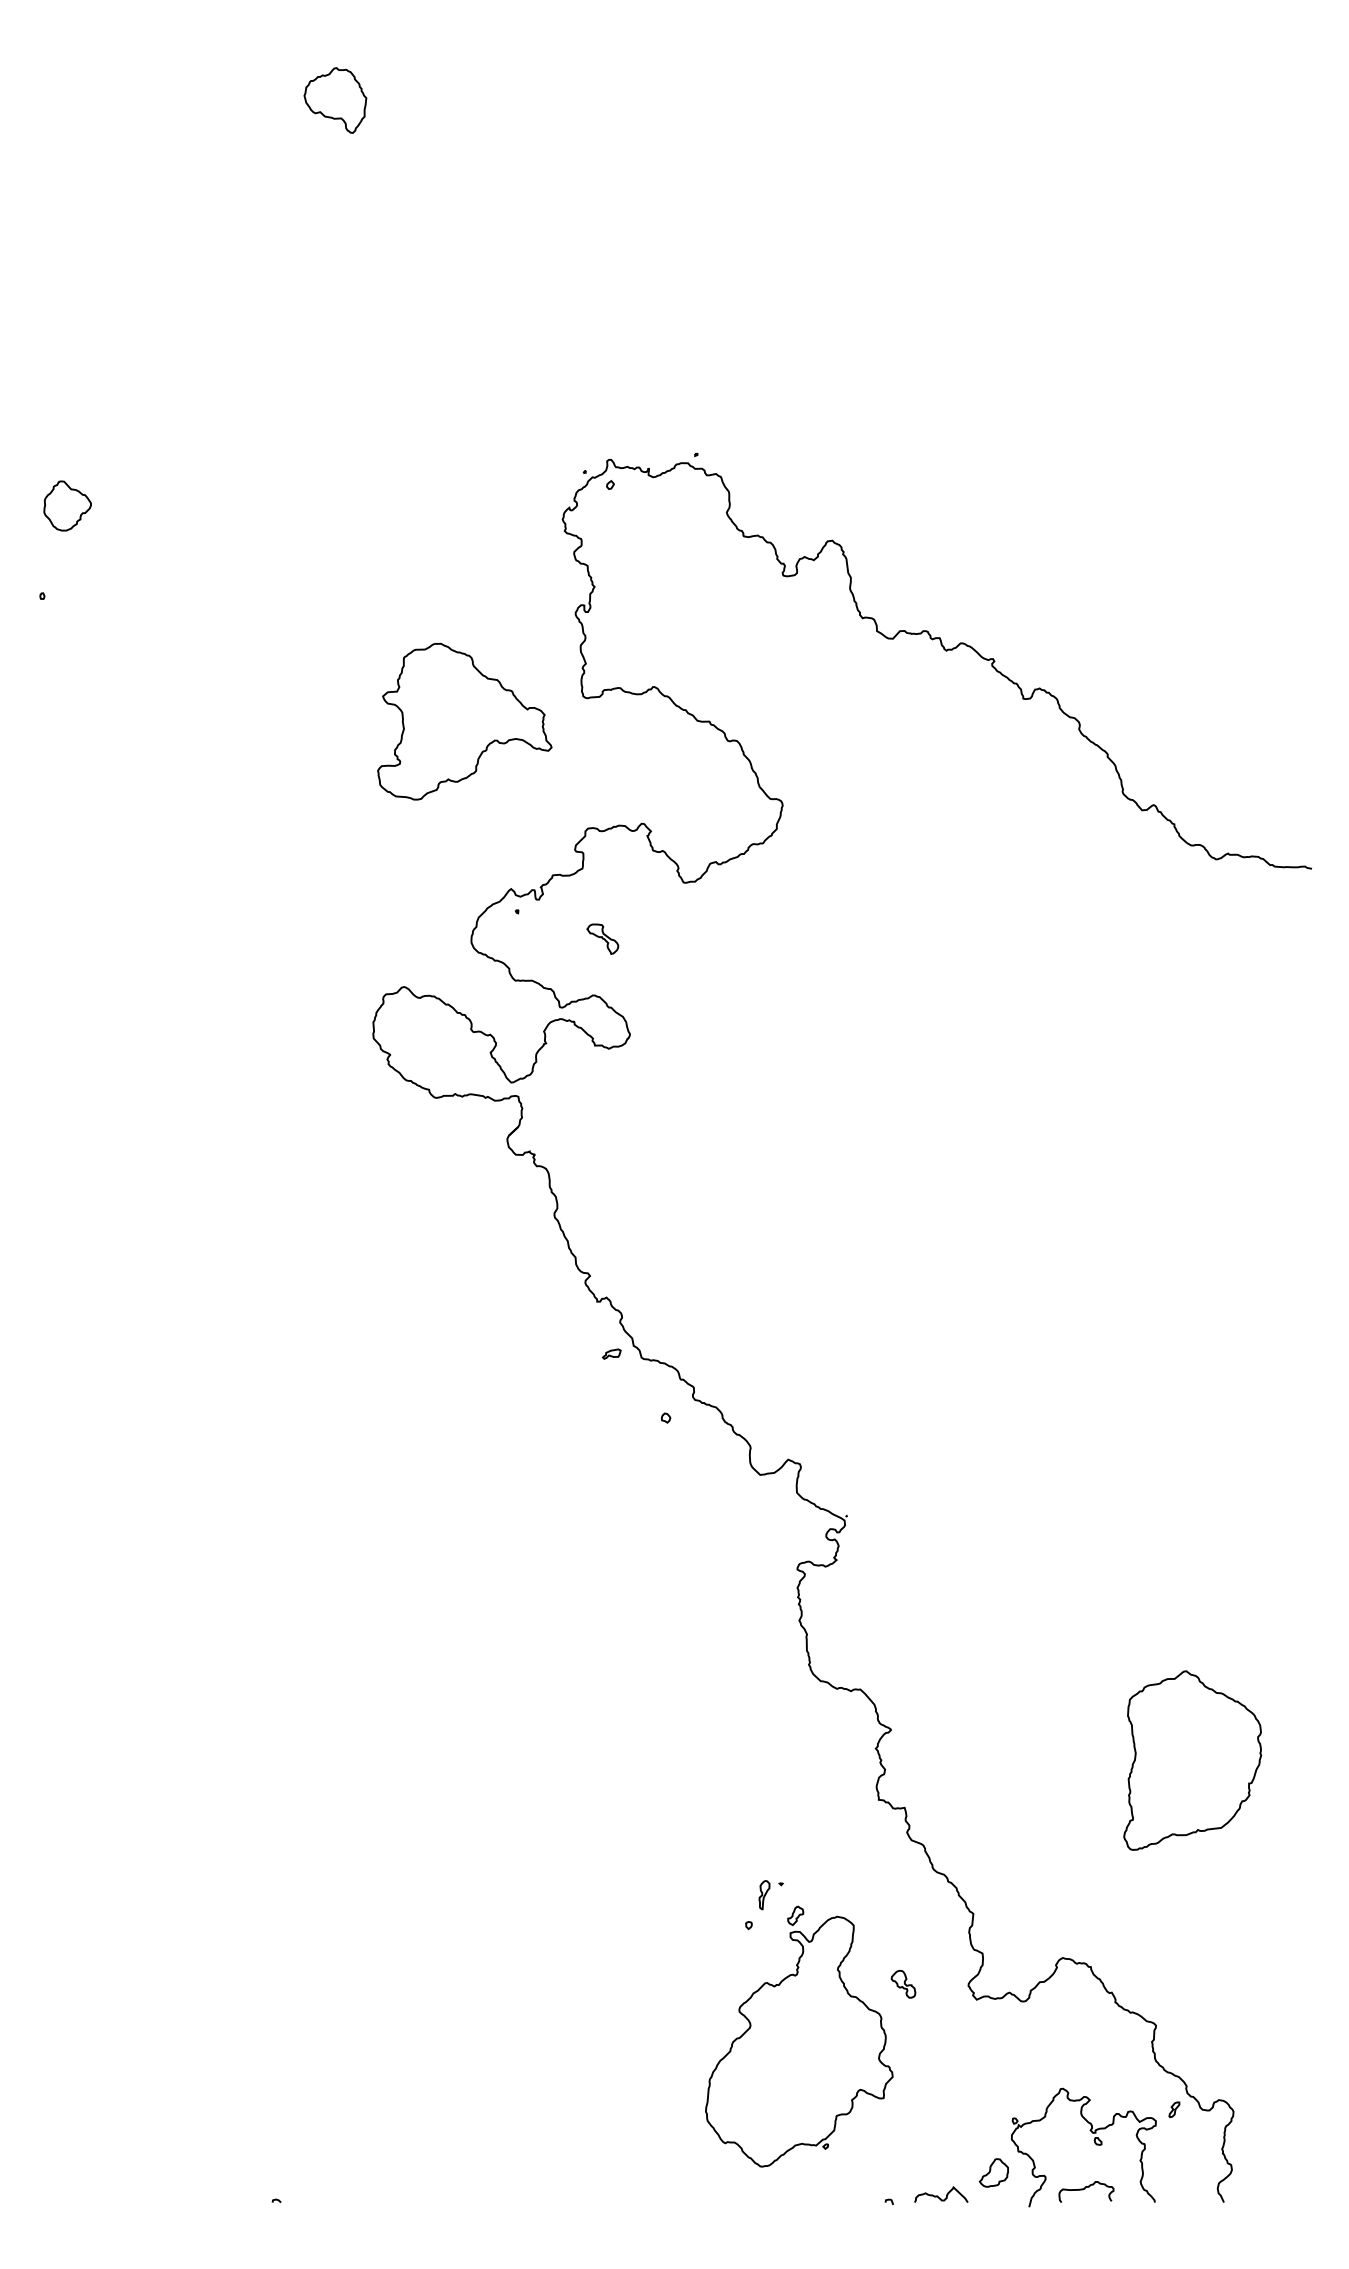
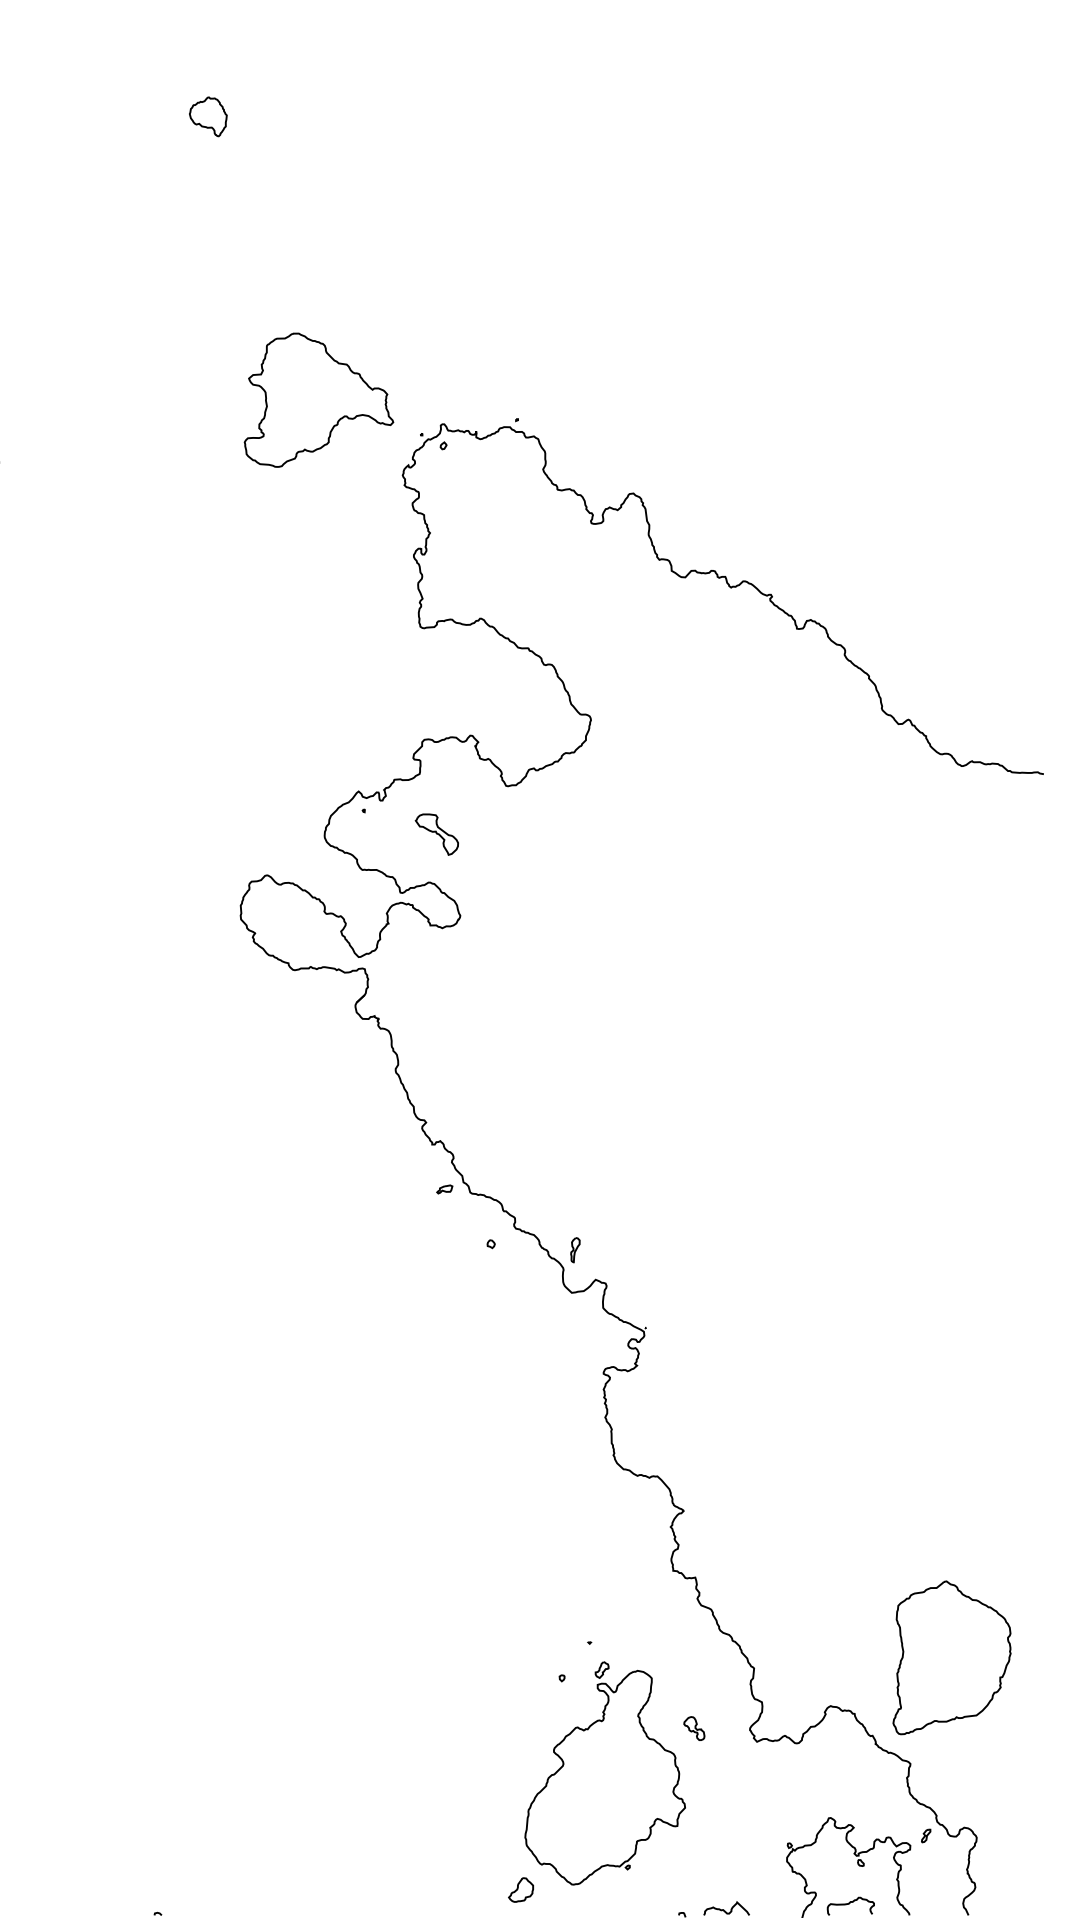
part: (335, 100) -> (208, 116), size x0.7
part: (464, 721) -> (318, 400), moved
part: (602, 938) -> (436, 833), size x1.6
part: (1192, 1760) -> (951, 1657), moved
part: (764, 1895) -> (575, 1250), moved
part: (993, 2172) -> (520, 1889), moved

